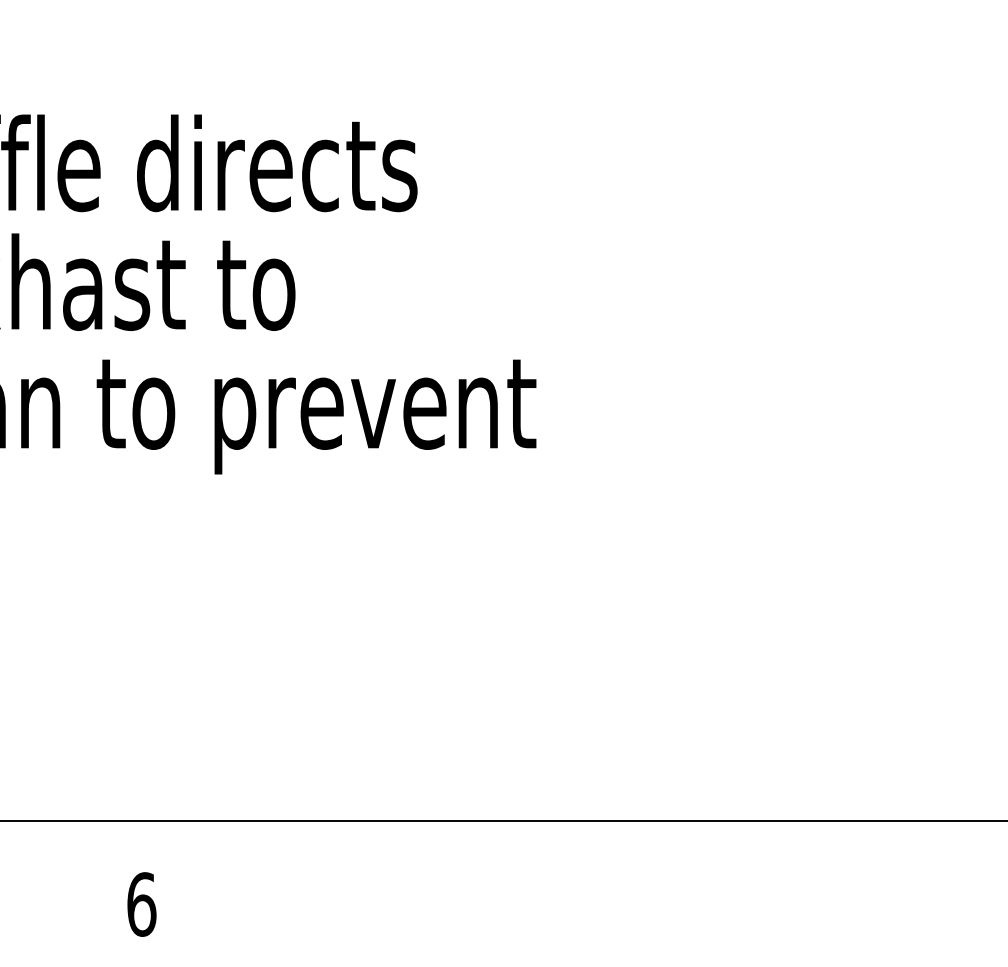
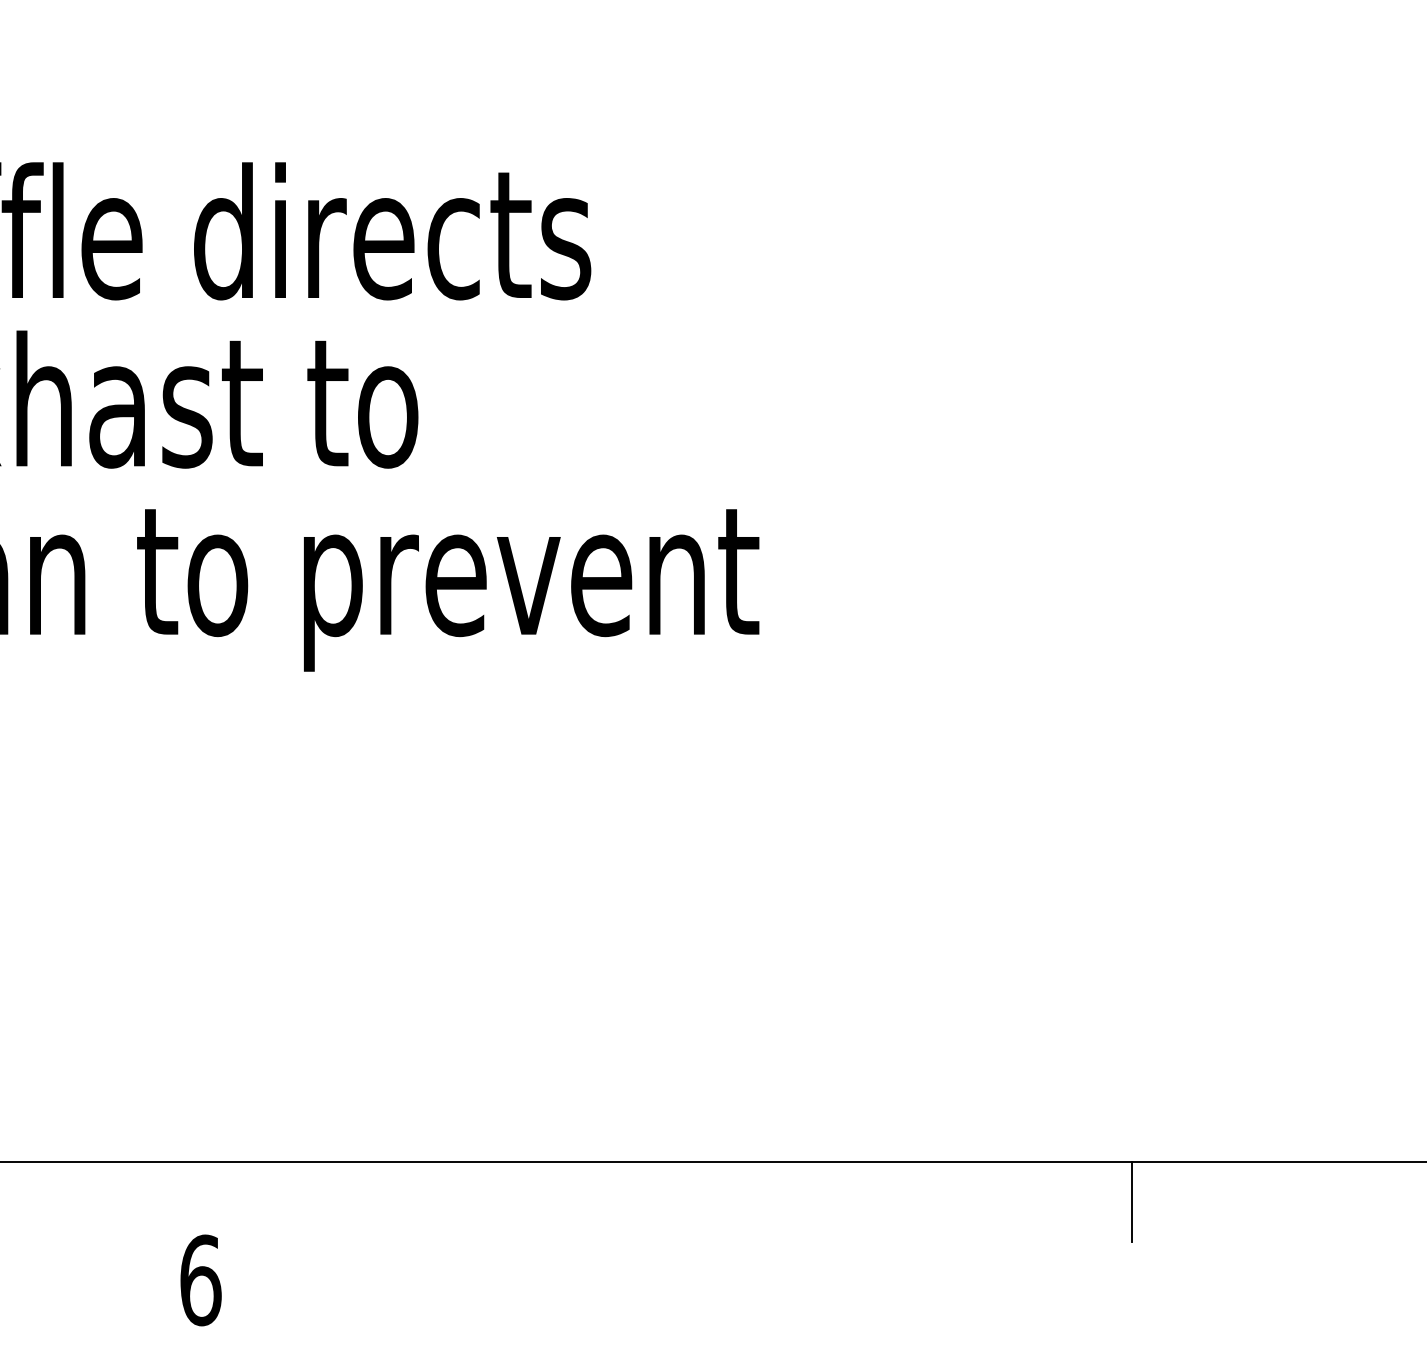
line: (800, 849) -> (1132, 1202), added

